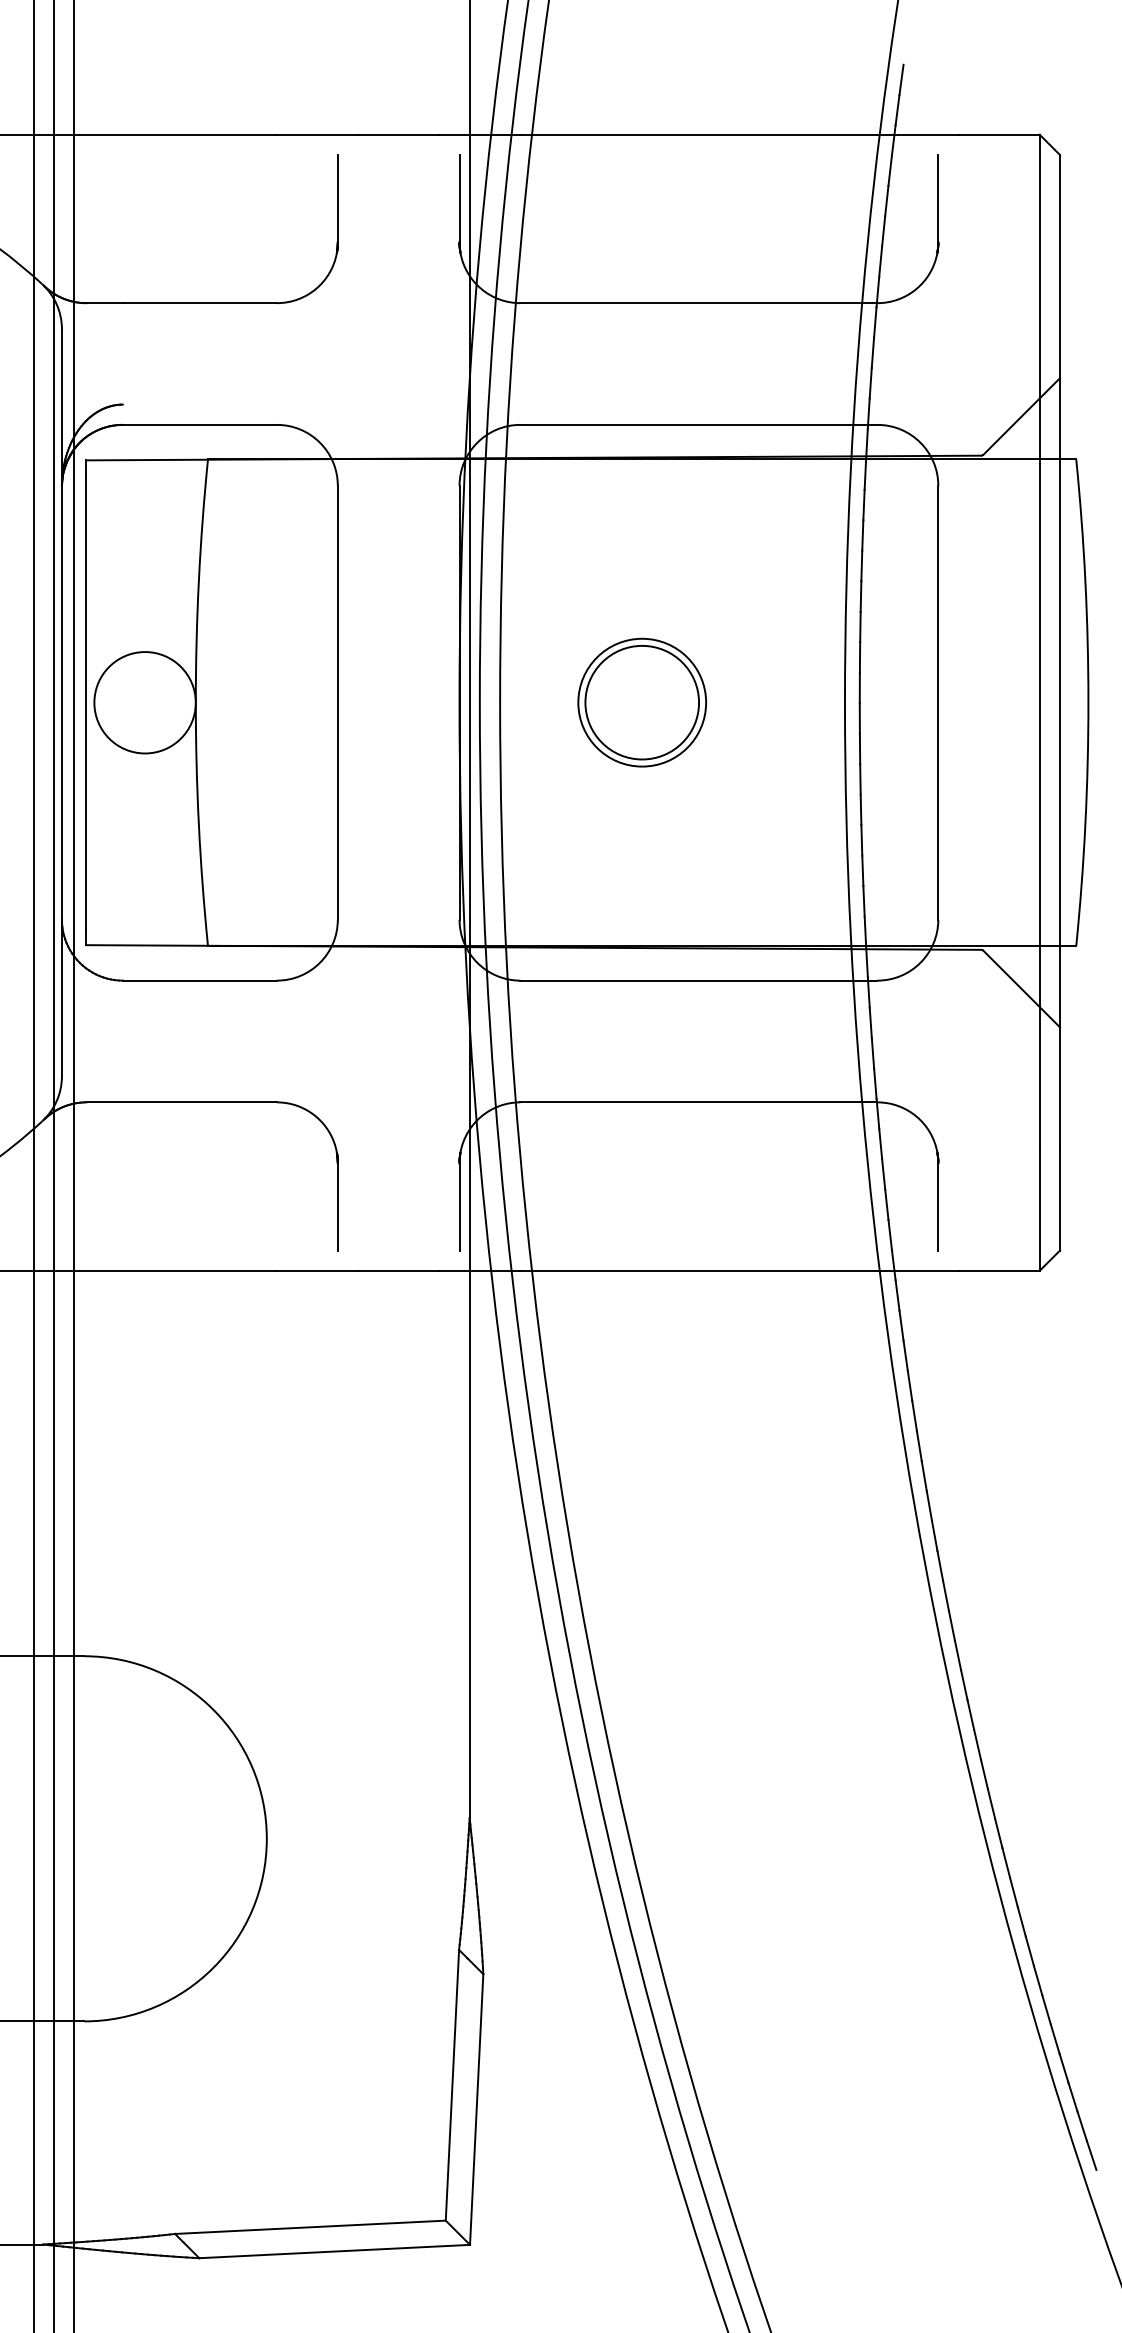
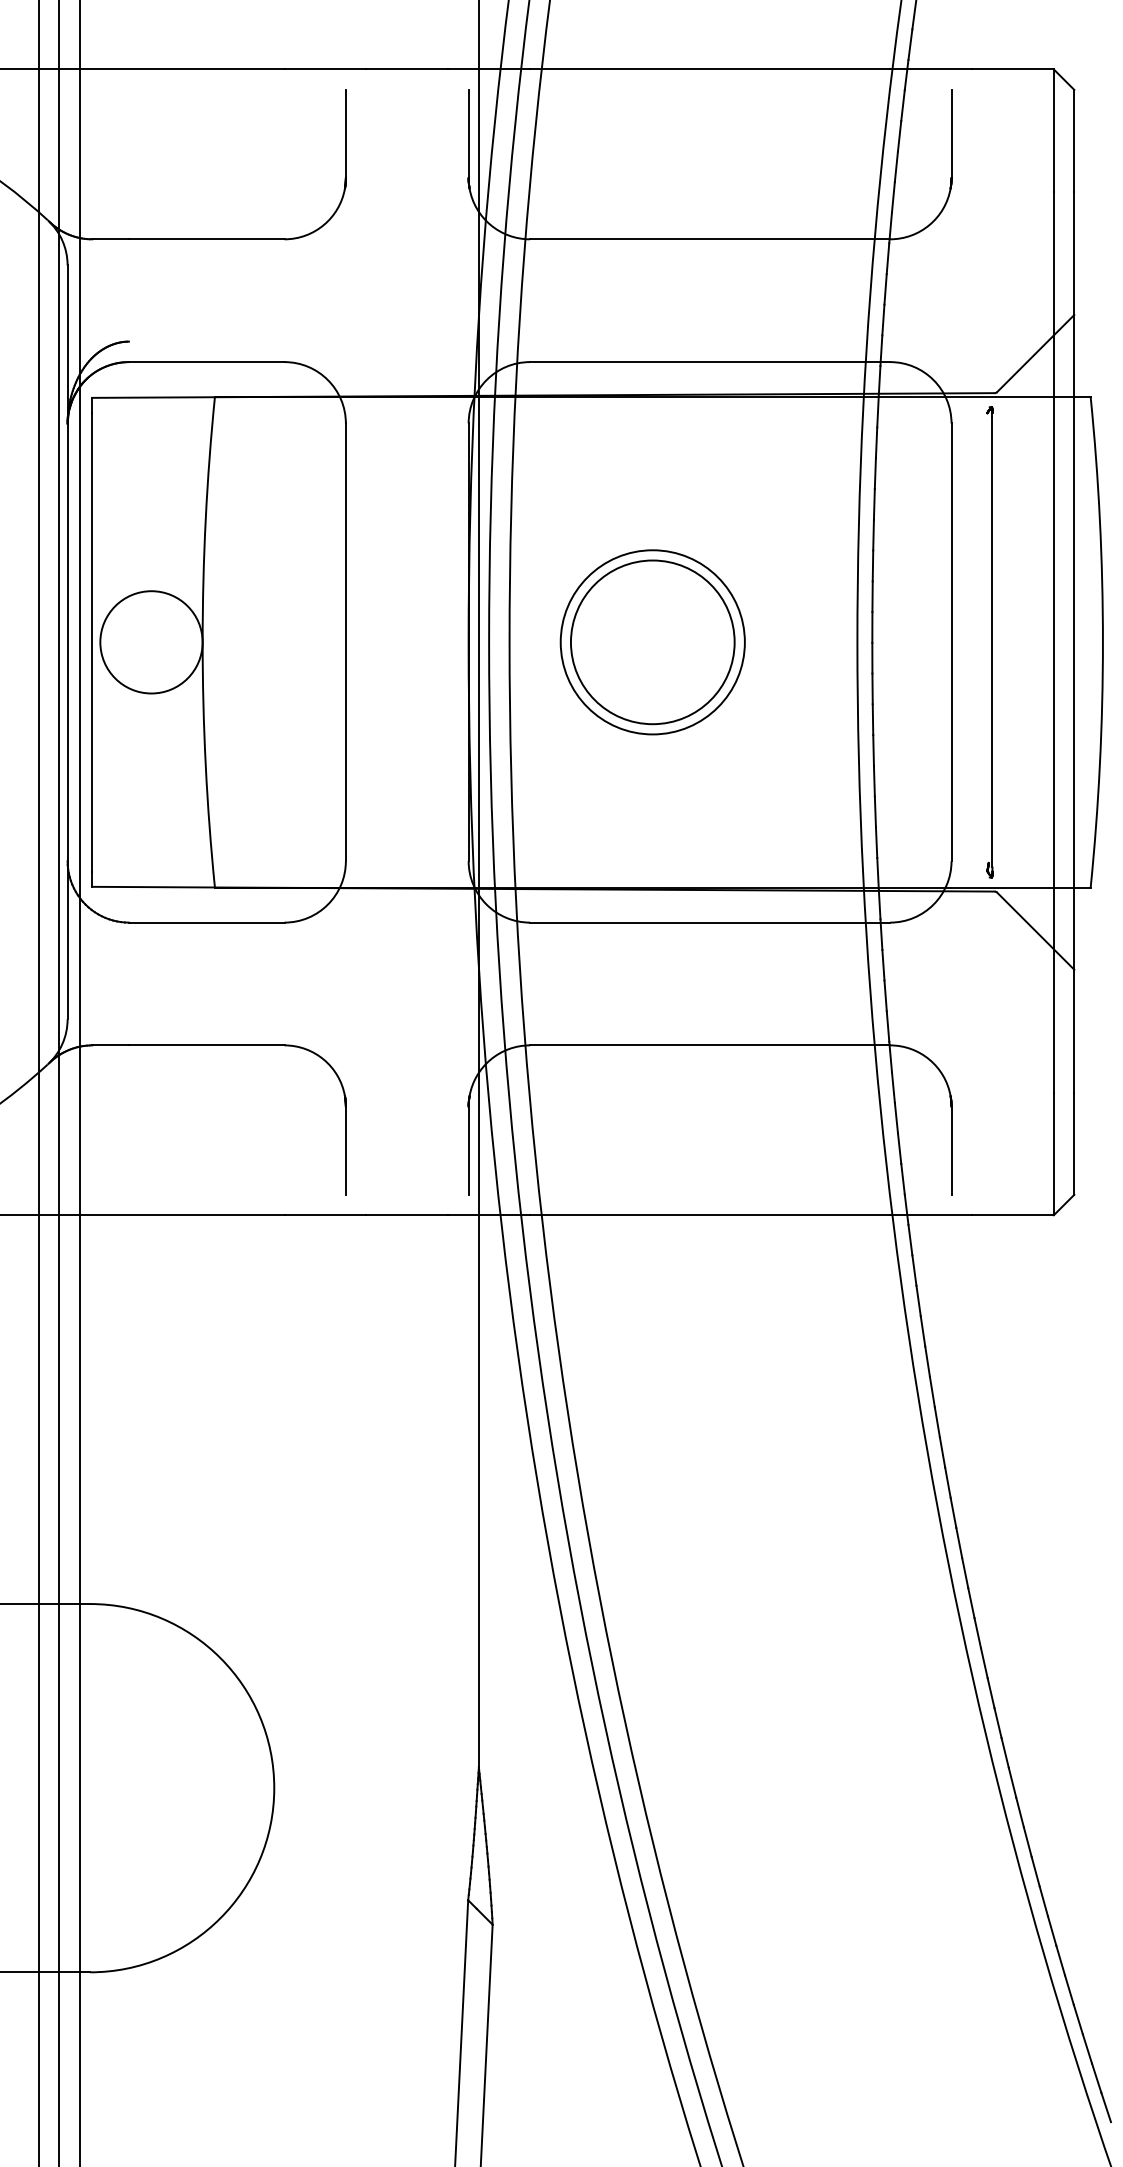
part: (642, 702) -> (653, 642), size x1.43
part: (975, 702) -> (989, 642), added

